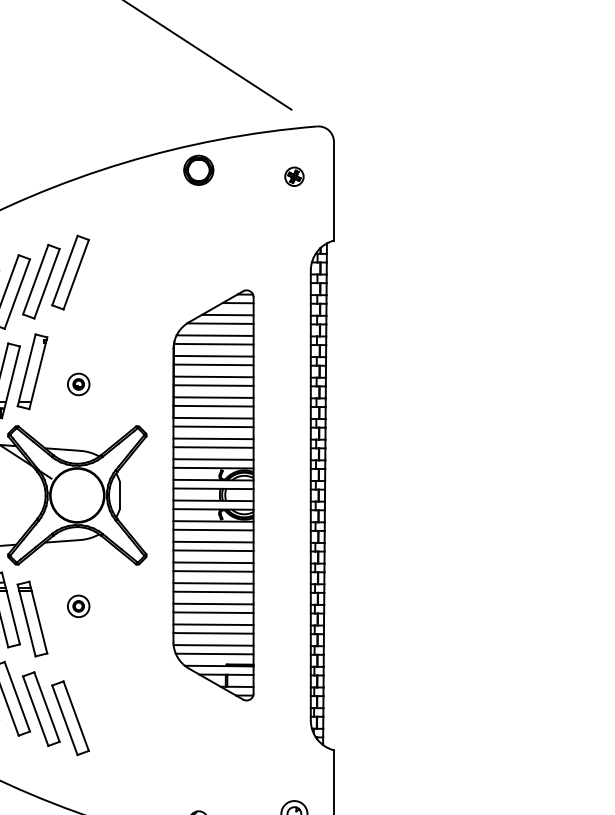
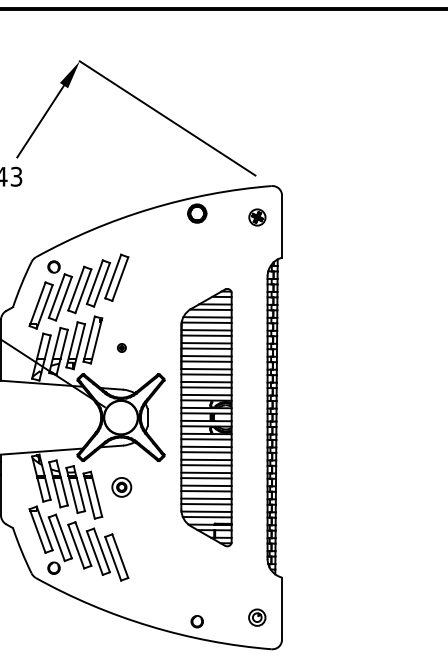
part: (293, 176) -> (256, 217), size x1.4
part: (78, 383) -> (121, 347), size x0.6
part: (78, 605) -> (121, 486), size x1.4

